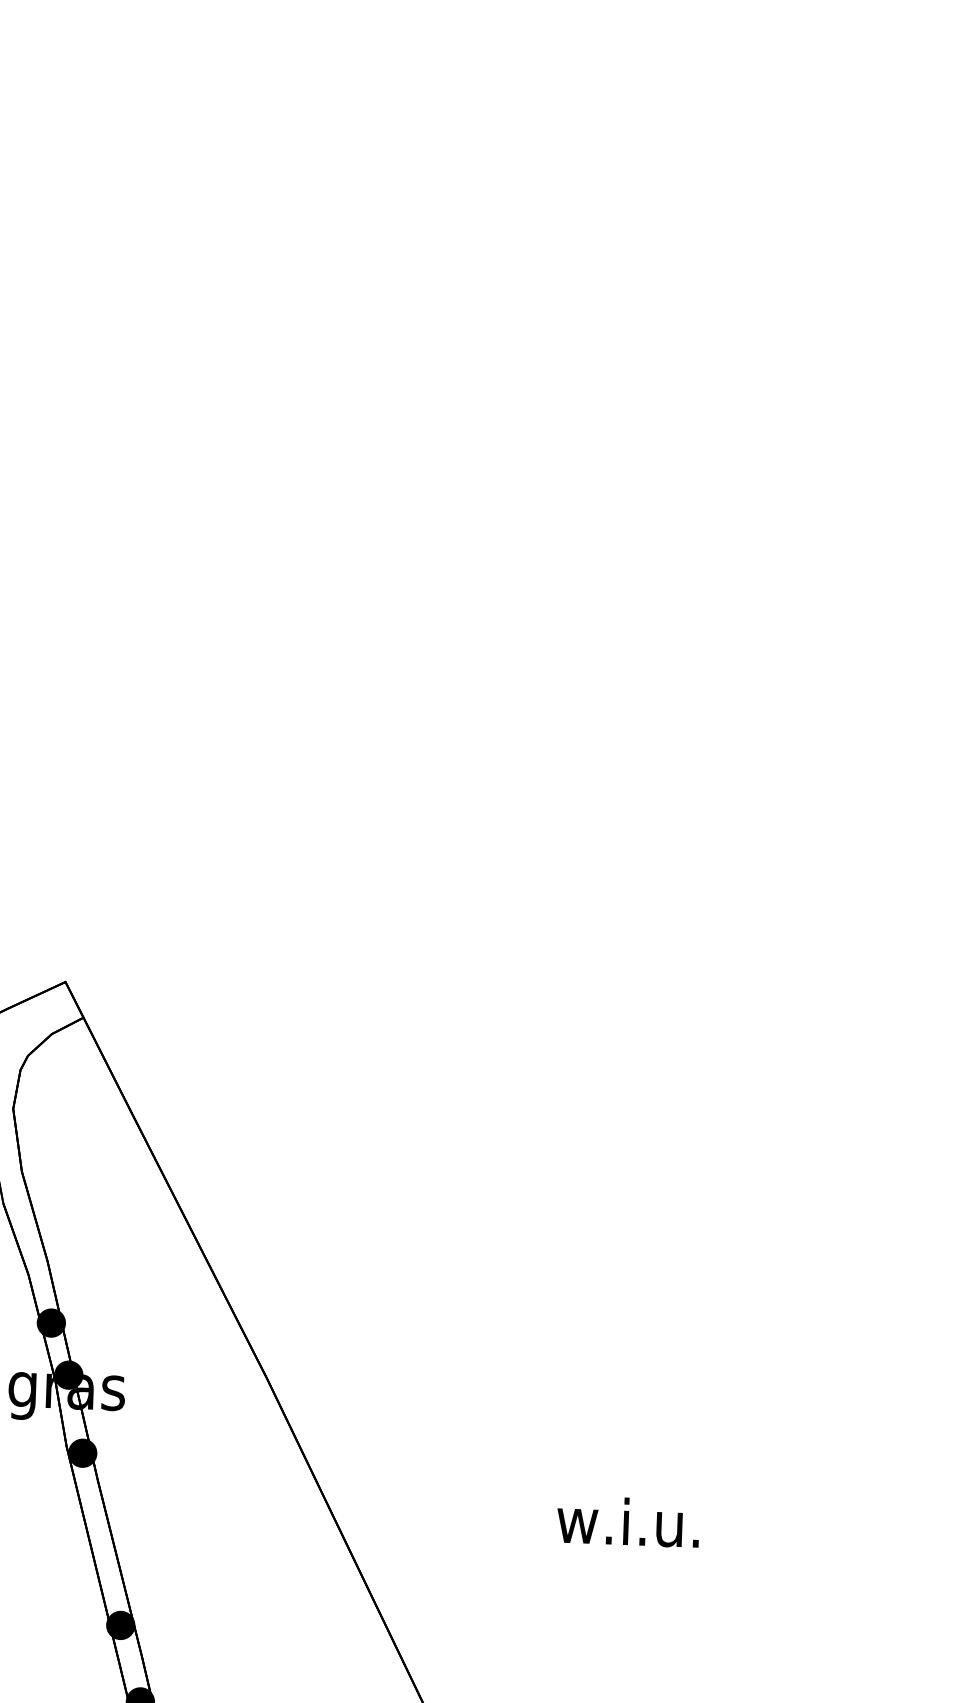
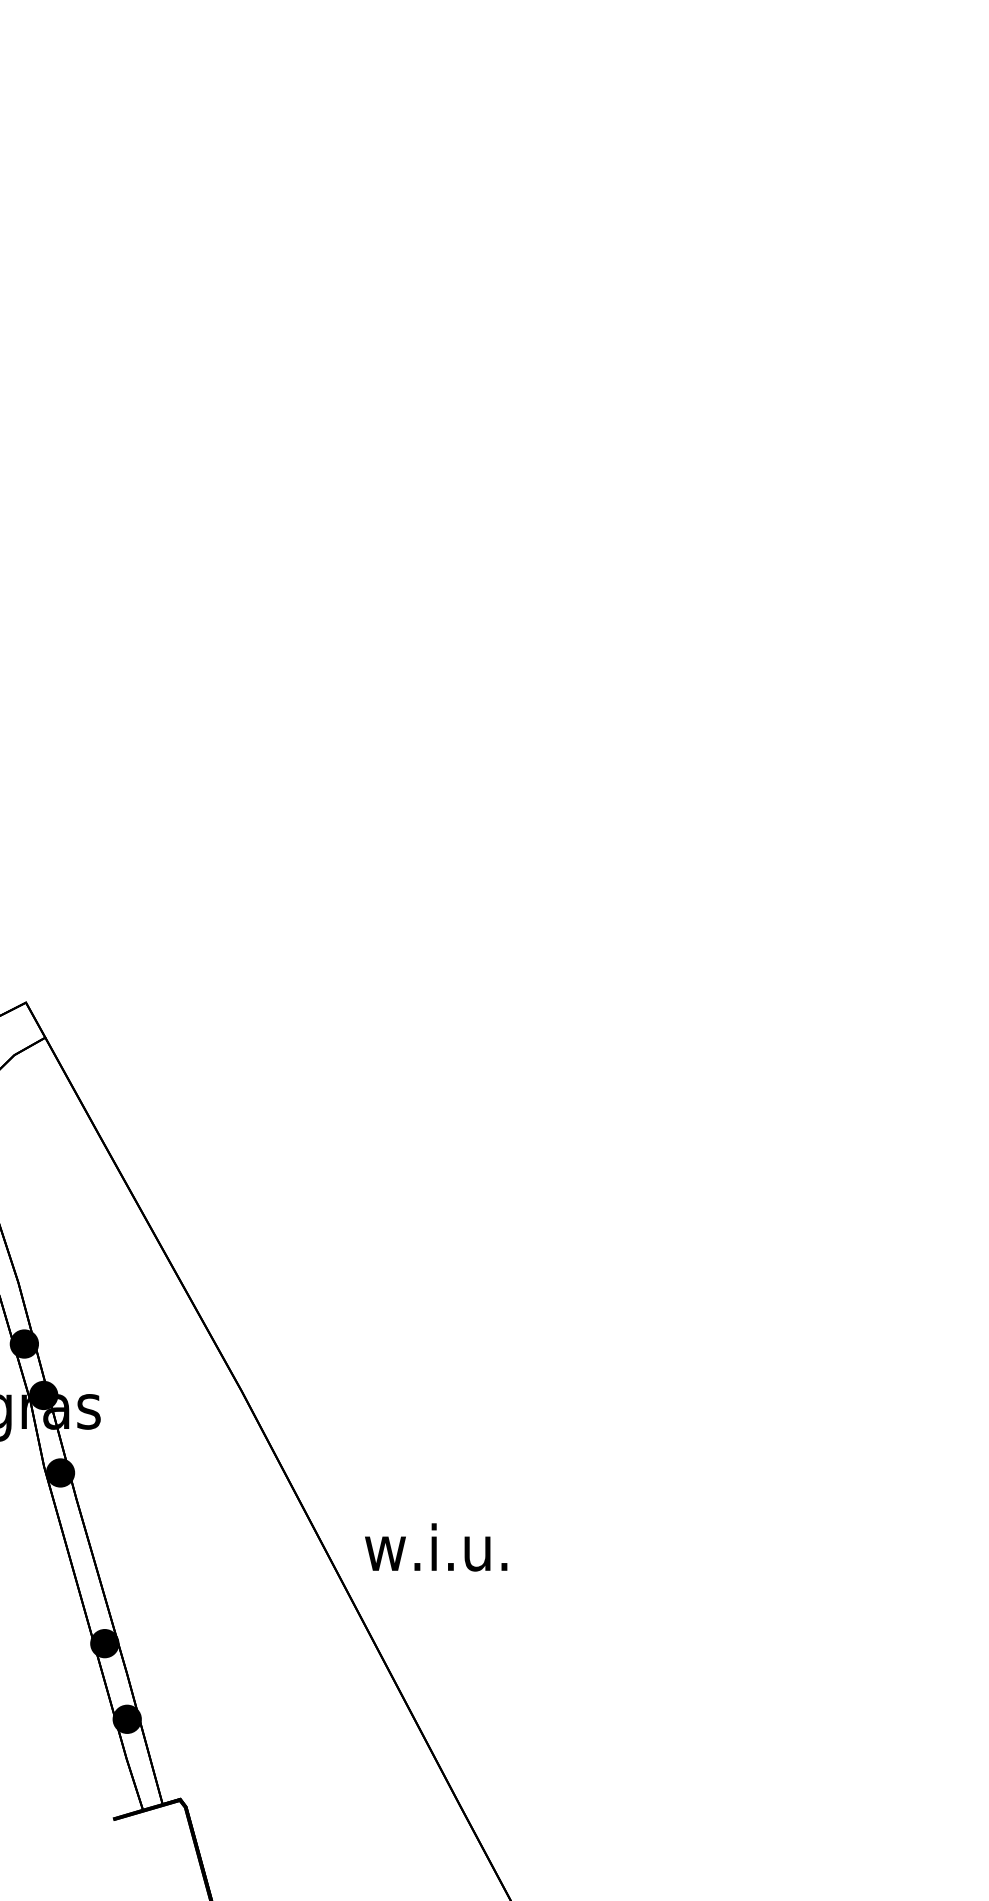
text: (628, 1521) -> (436, 1547), moved

